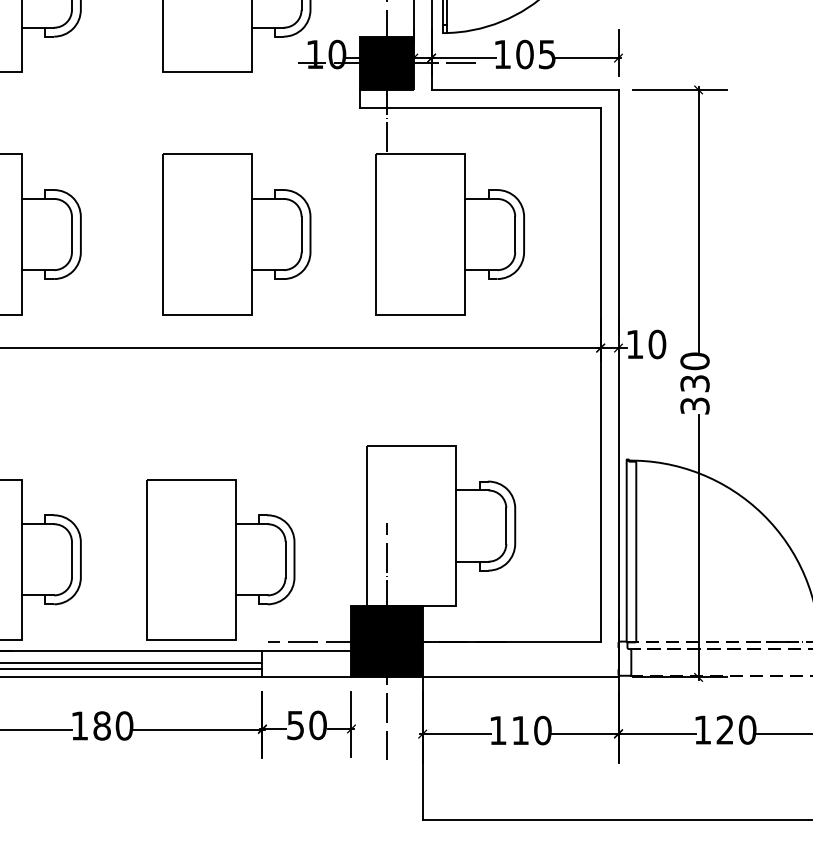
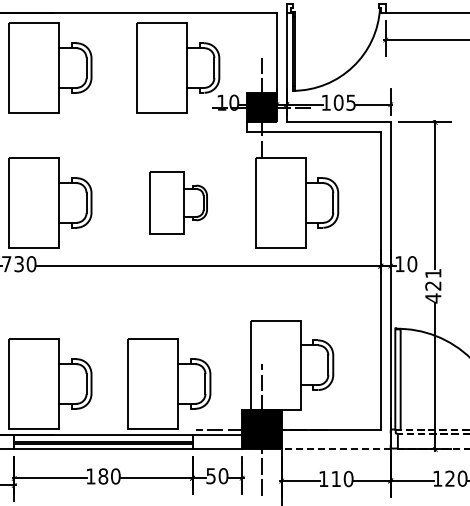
part: (237, 233) -> (178, 202), size x0.7
text: (695, 382) -> (433, 285), 330 -> 421
line: (519, 677) -> (335, 449), solid -> dashed

